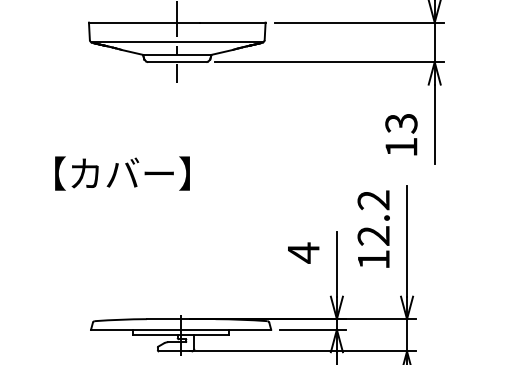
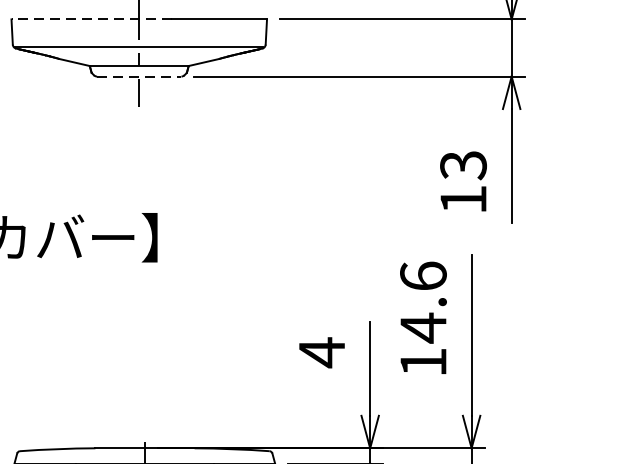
line: (143, 22) -> (90, 19), solid -> dashed
line: (177, 62) -> (139, 77), solid -> dashed
text: (373, 218) -> (423, 302), 12.2 -> 14.6

